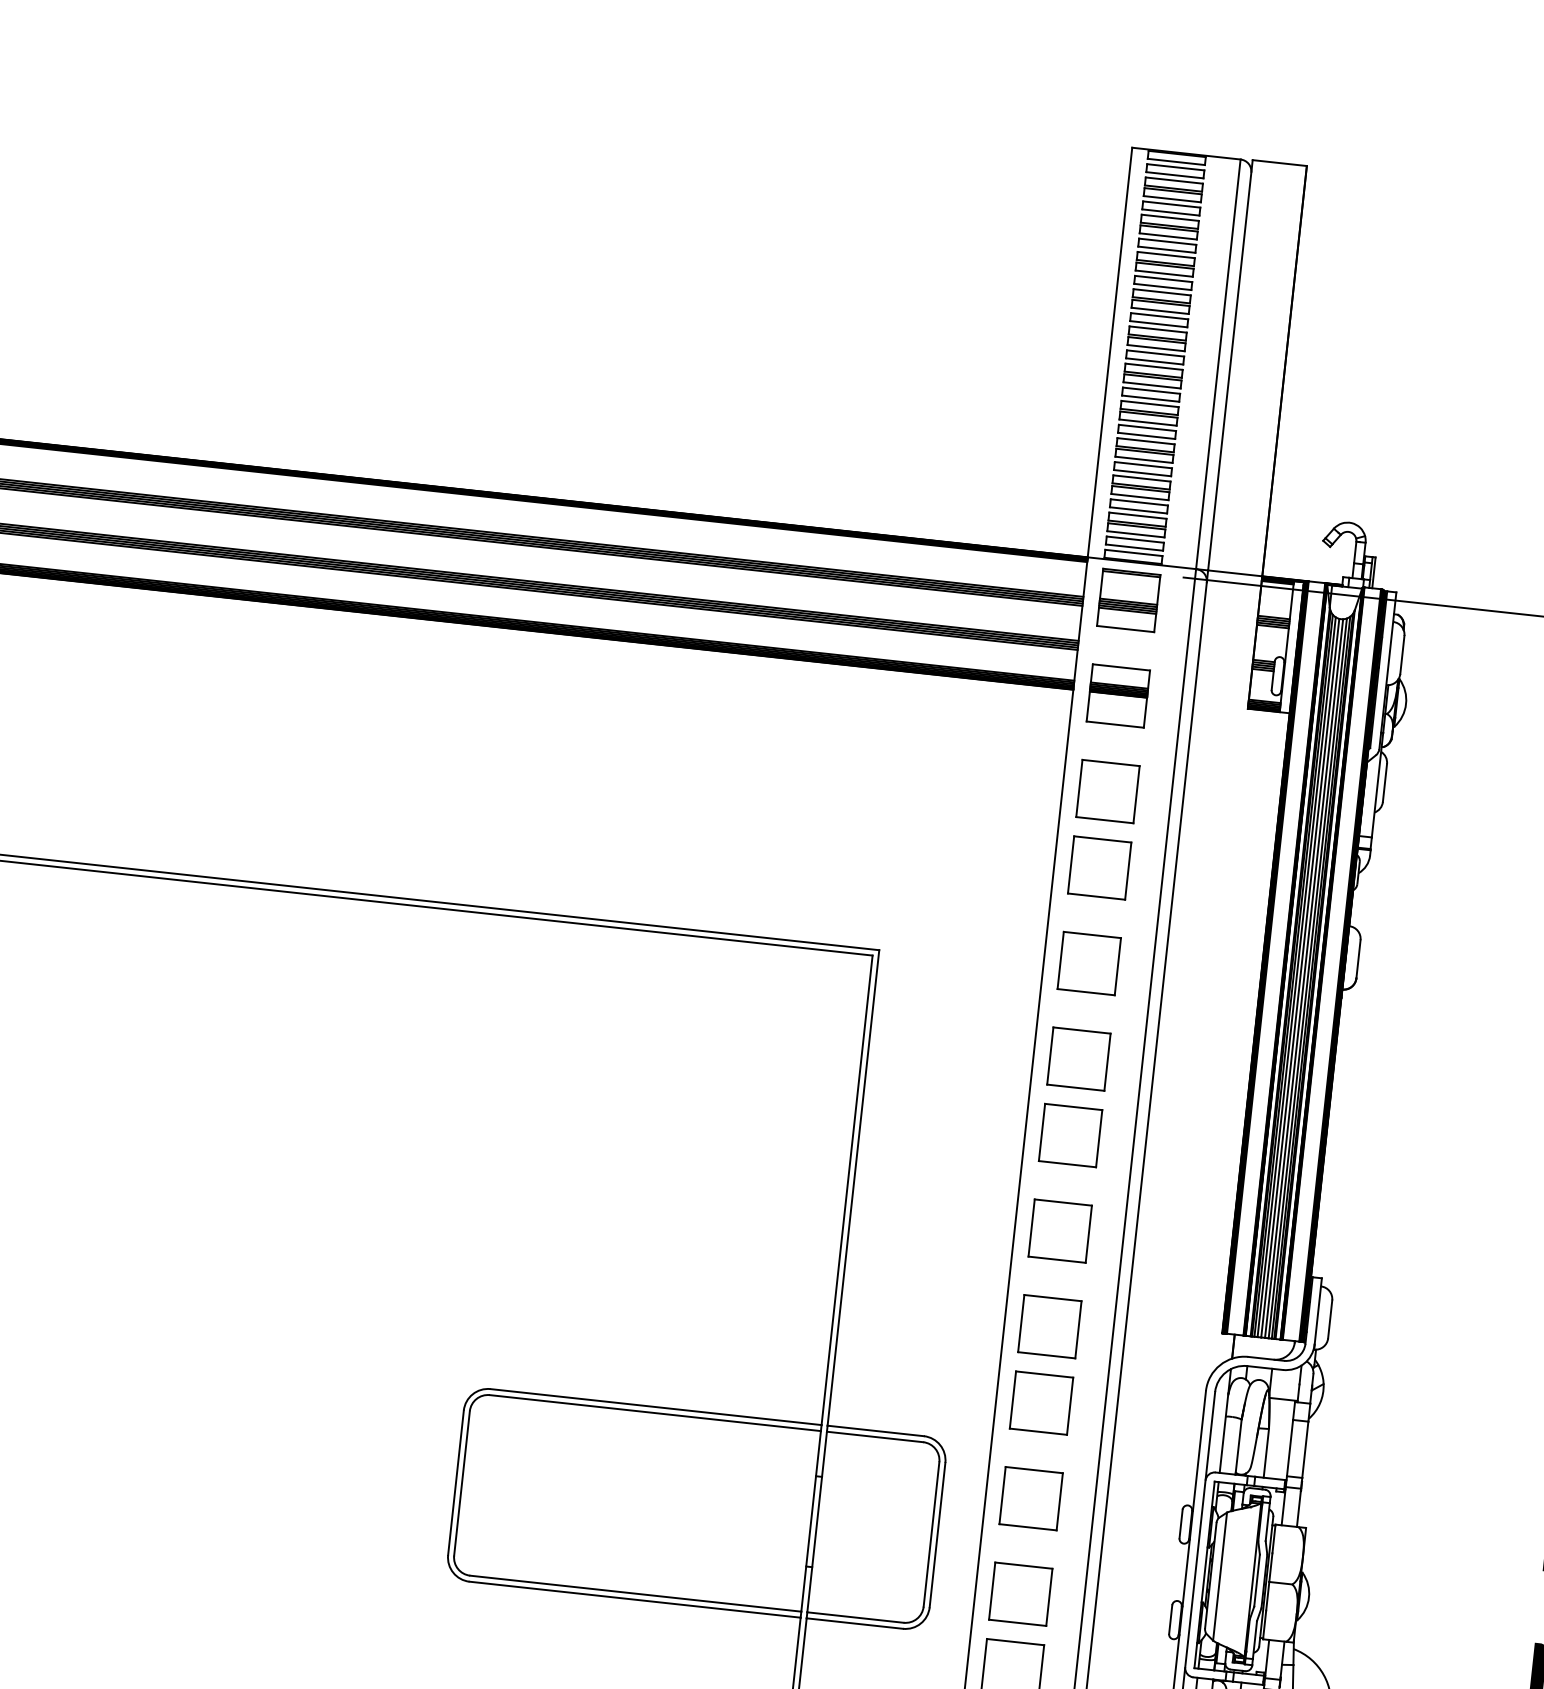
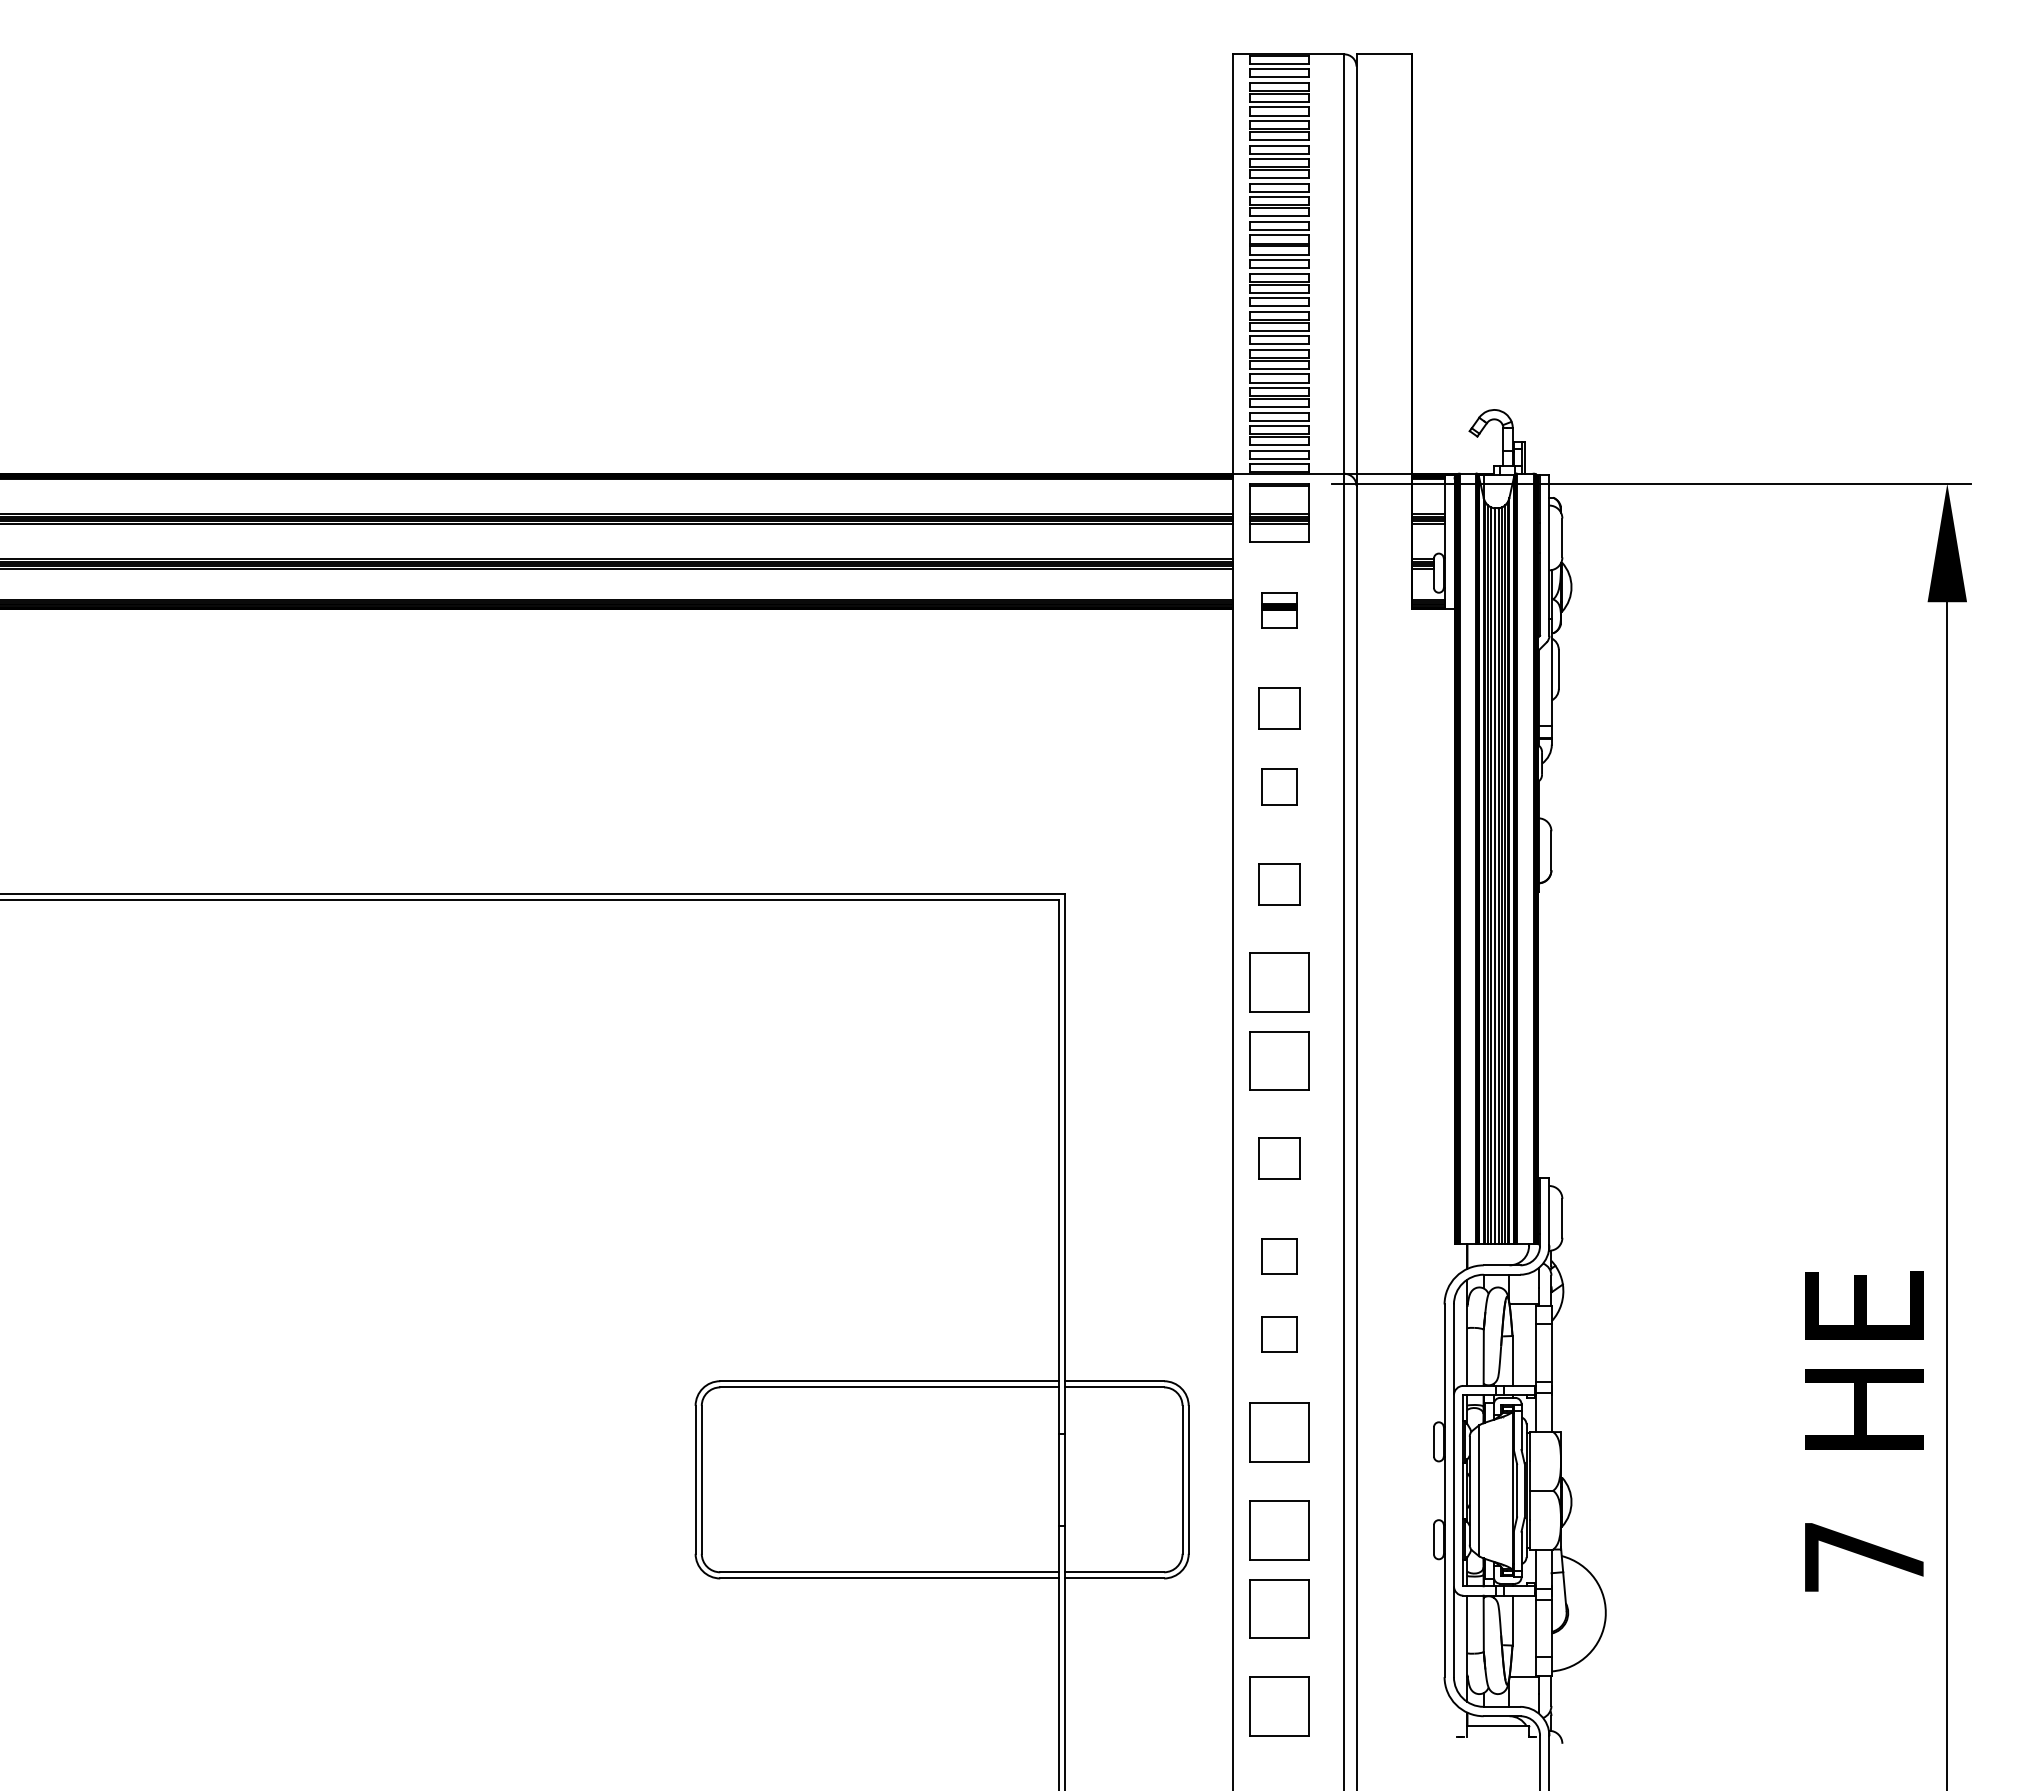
part: (1118, 695) -> (1279, 610), size x0.6
part: (1108, 791) -> (1279, 708), size x0.7
part: (1099, 867) -> (1279, 786), size x0.6
part: (1089, 963) -> (1279, 884), size x0.7
part: (1060, 1230) -> (1279, 1158), size x0.7
part: (1049, 1326) -> (1279, 1256), size x0.6
part: (1041, 1402) -> (1279, 1334), size x0.6

